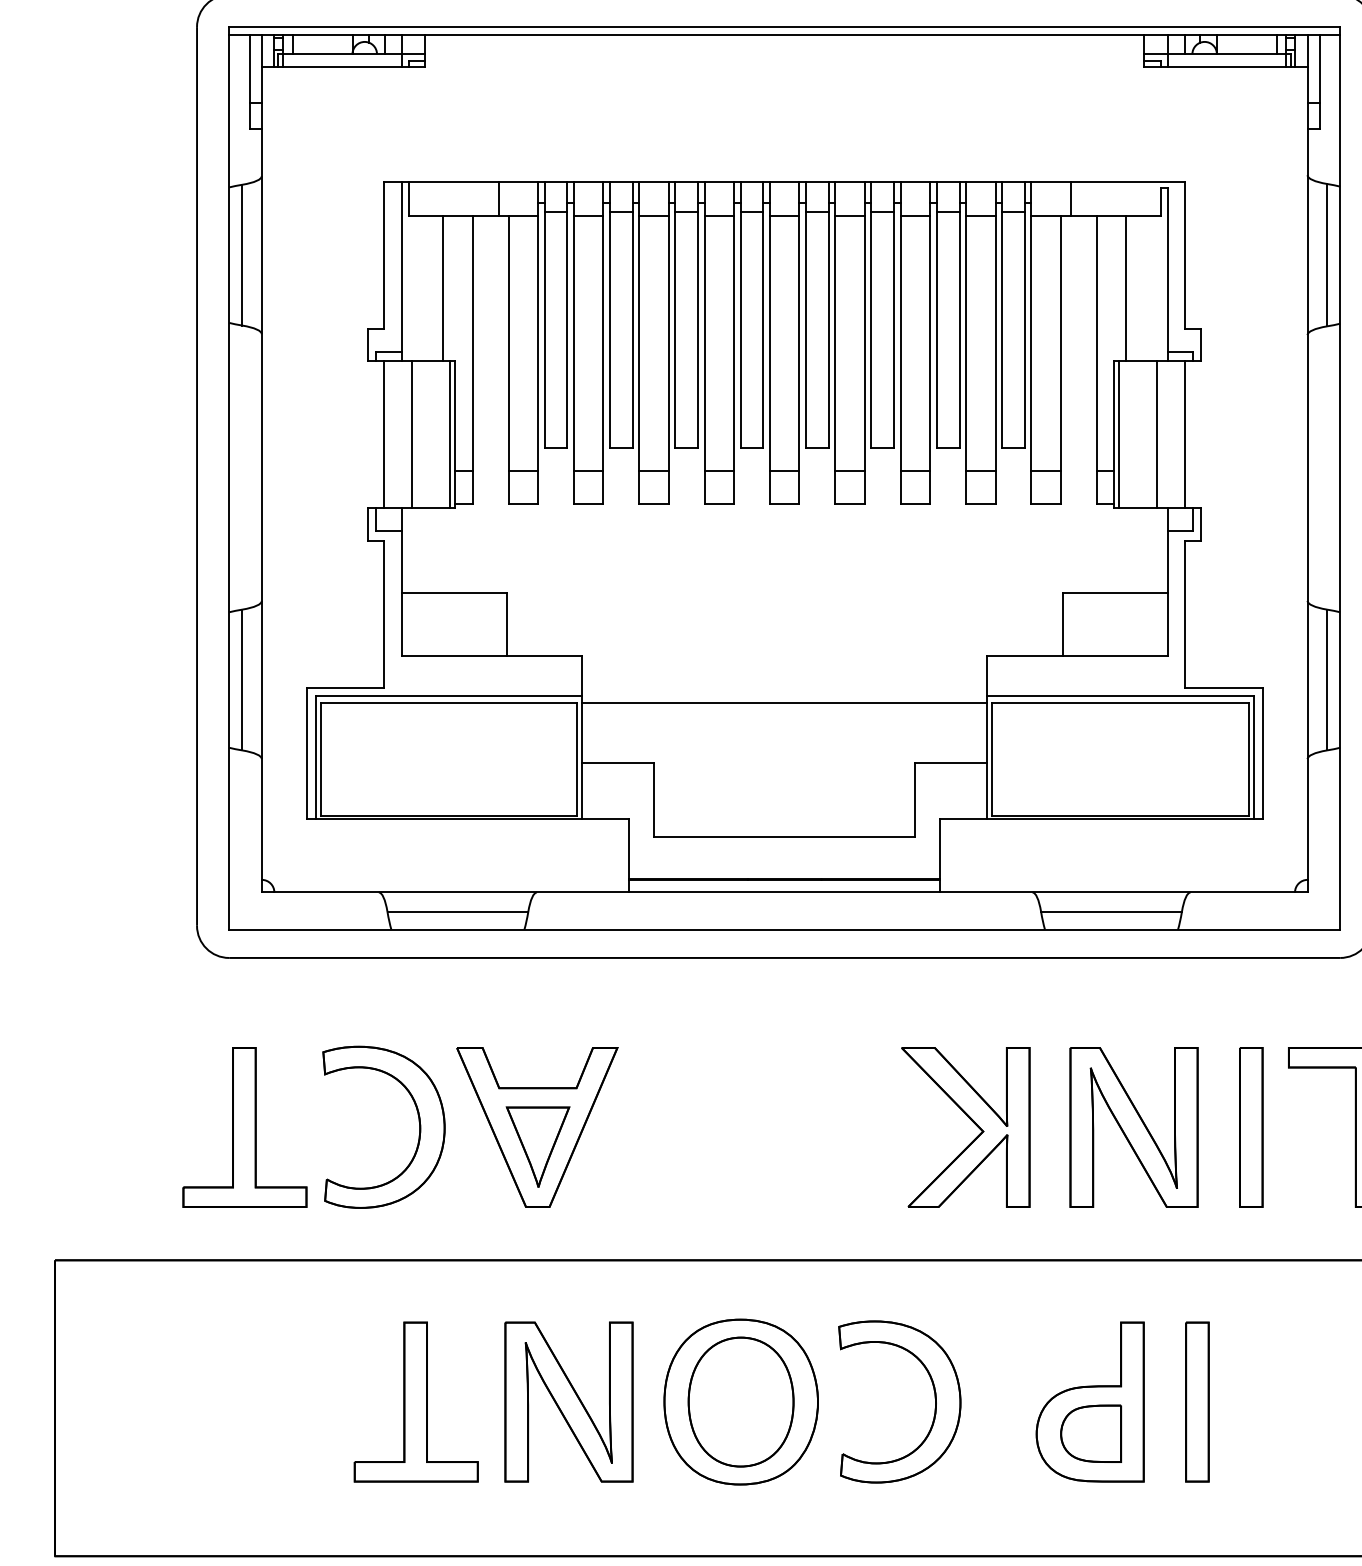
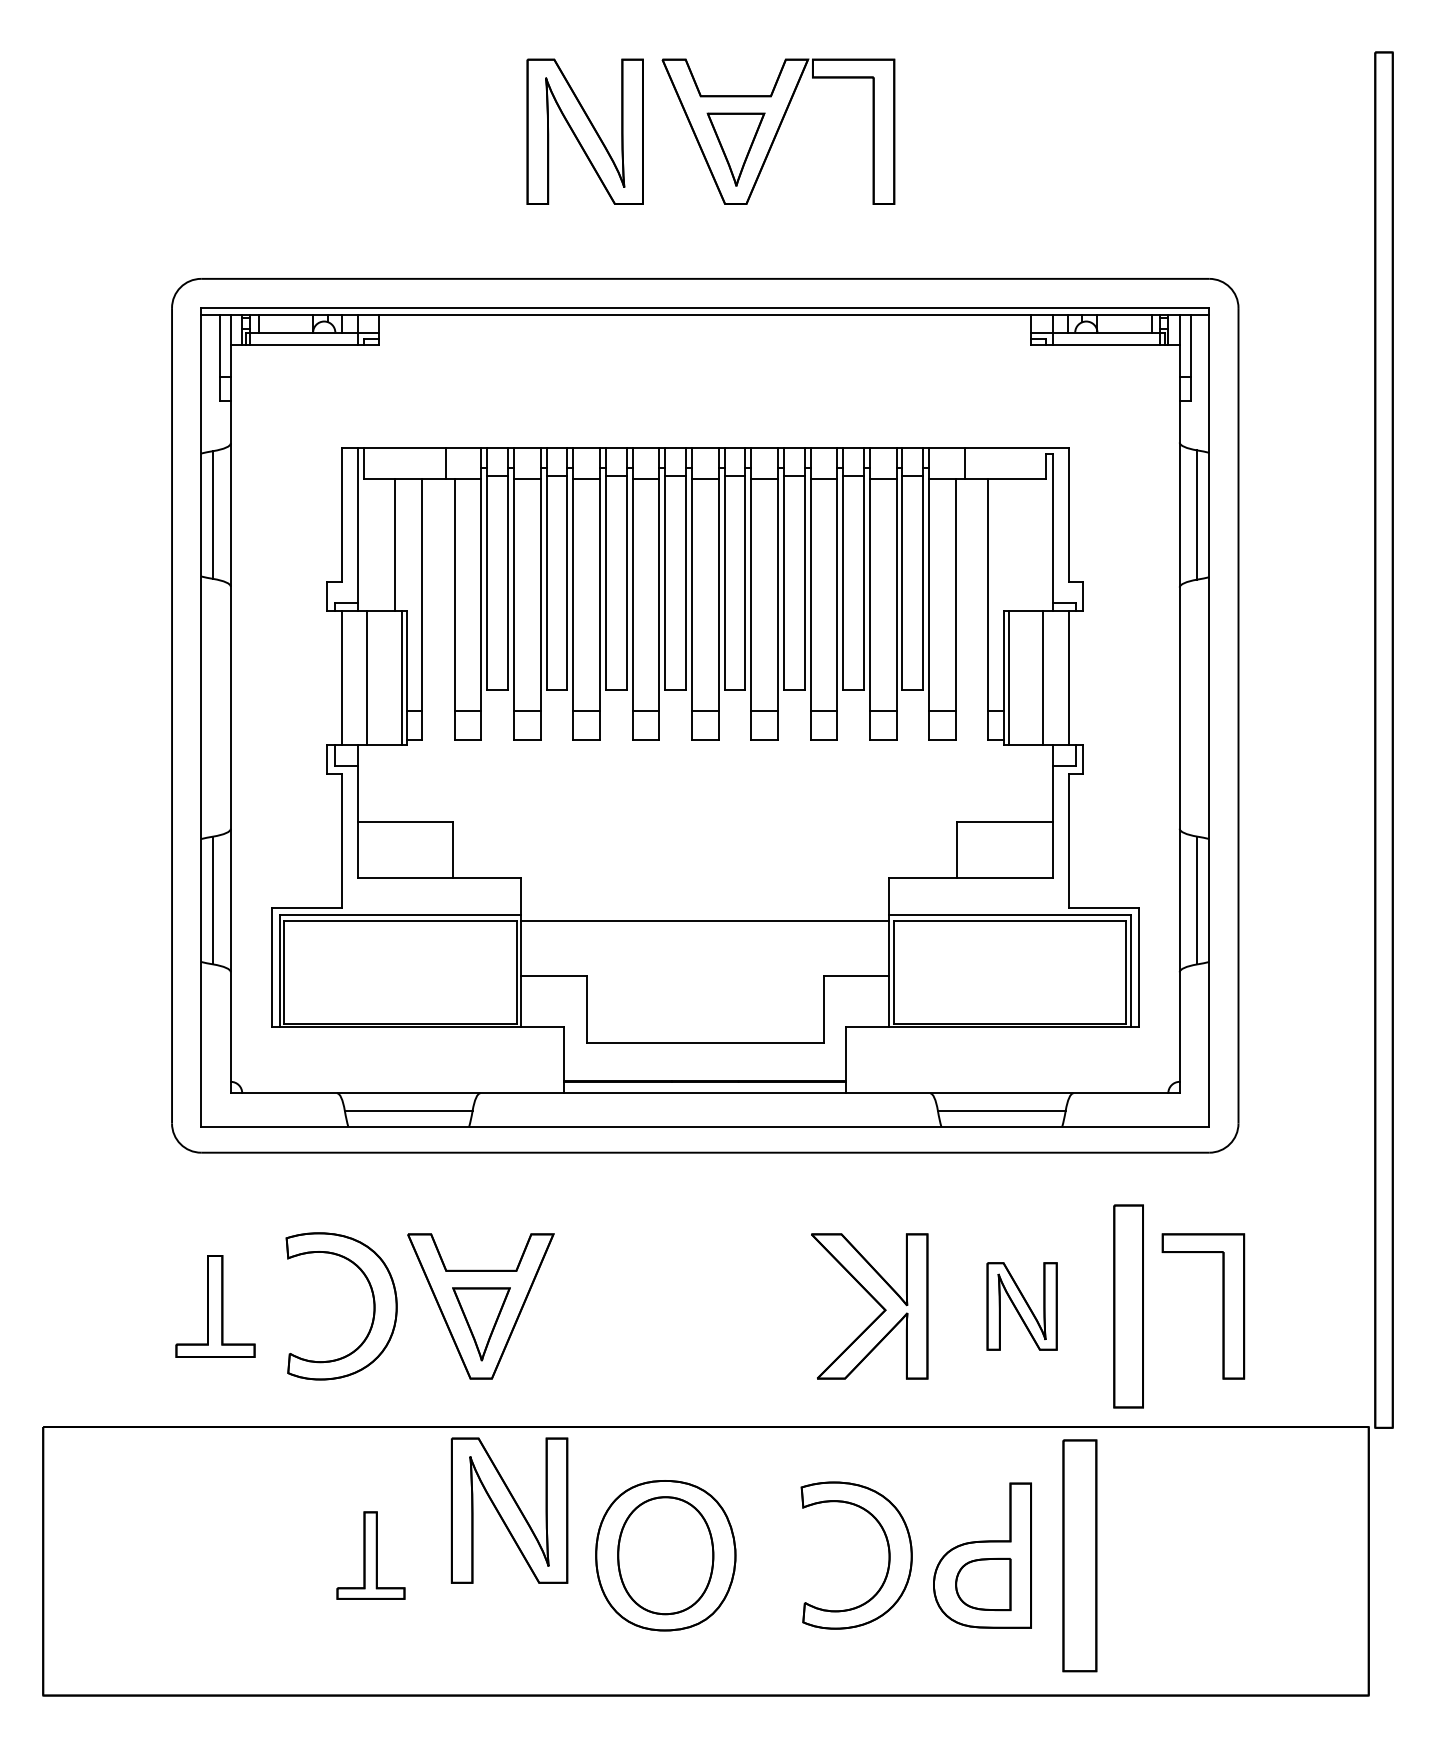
line: (1126, 288) -> (1015, 545), removed
part: (244, 1127) -> (215, 1306), size x0.7
part: (1133, 1127) -> (1021, 1306), size x0.6
part: (1251, 1127) -> (1128, 1306), size x1.4
part: (415, 1401) -> (370, 1555), size x0.6
part: (568, 1401) -> (509, 1510), moved
part: (934, 1401) -> (888, 1555), moved
part: (1197, 1401) -> (1079, 1555), size x1.6

